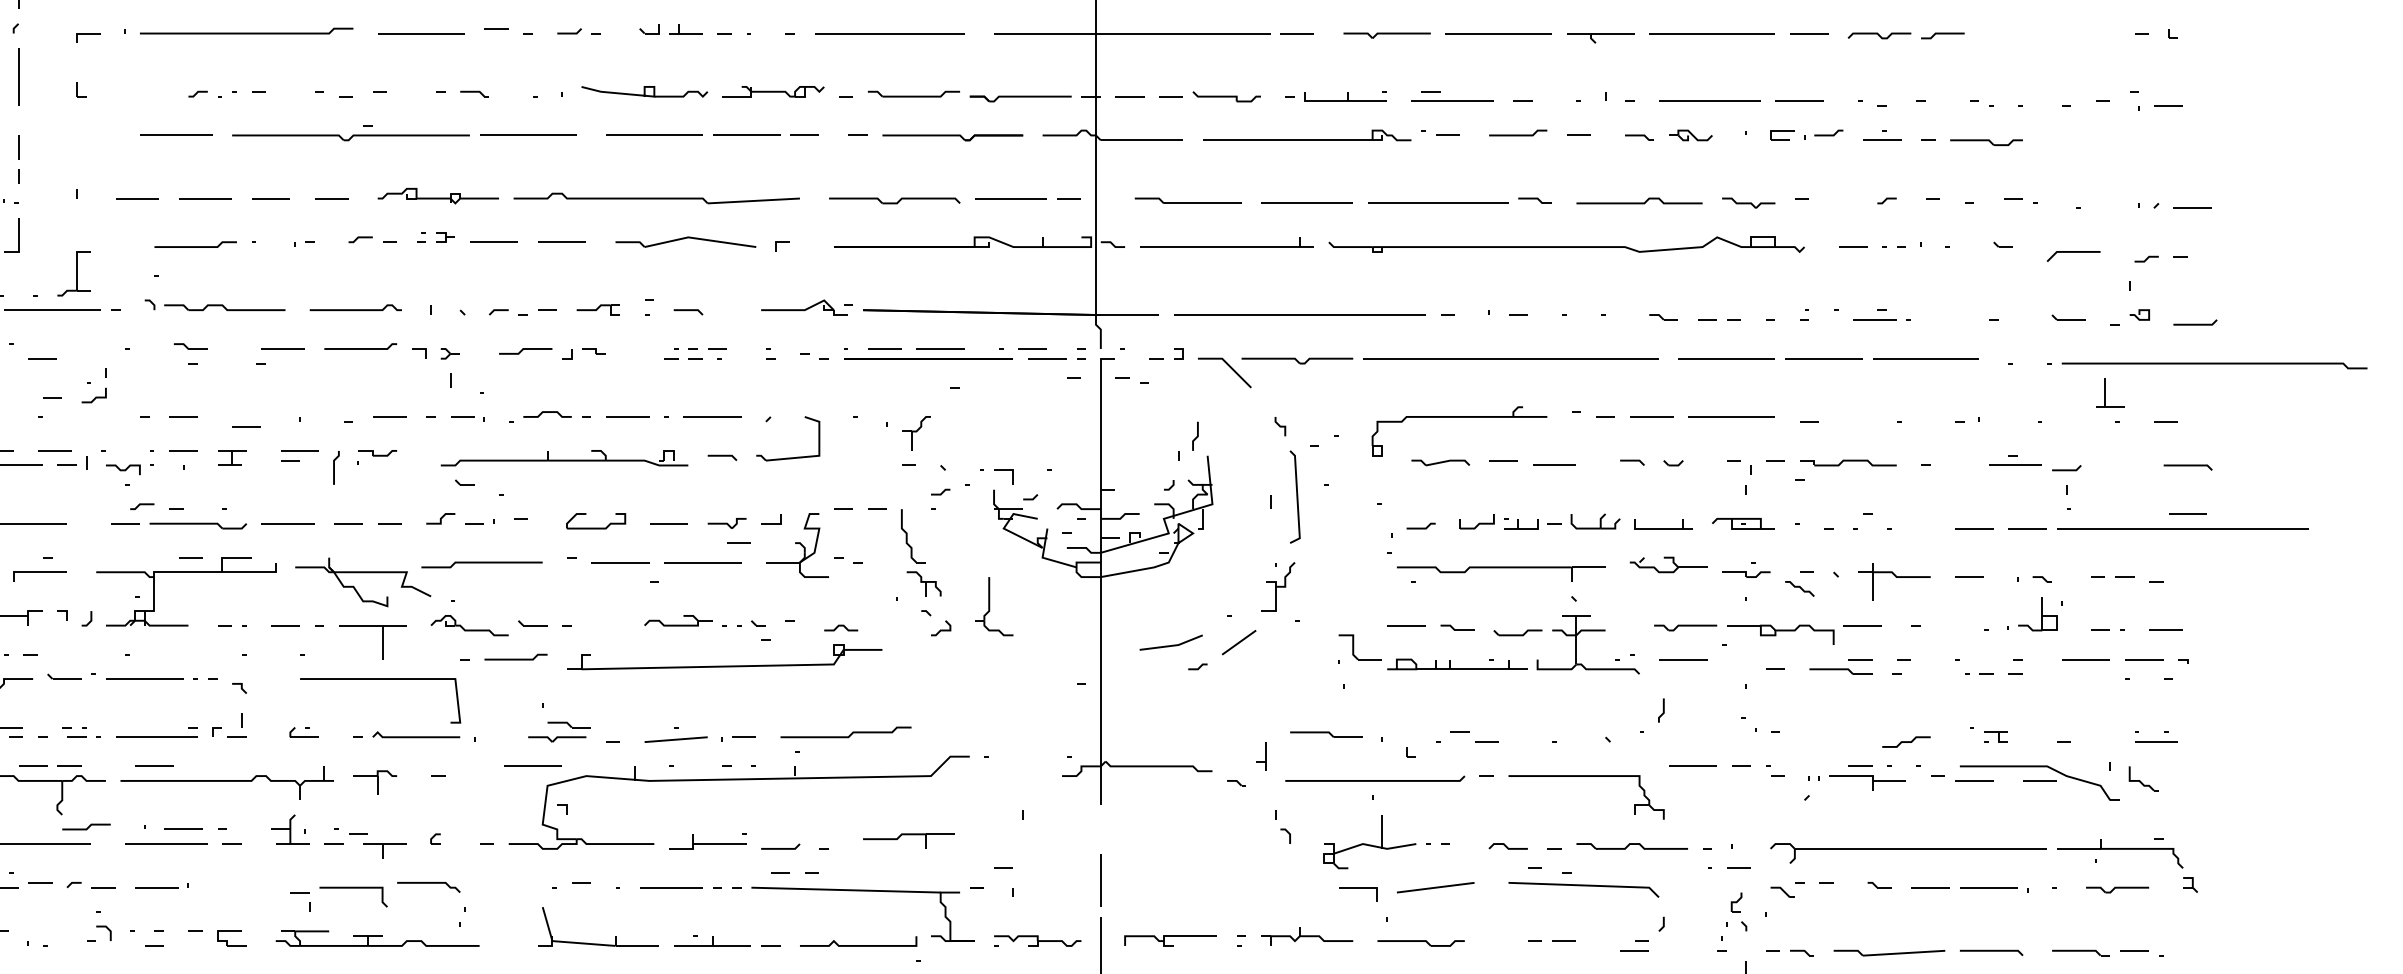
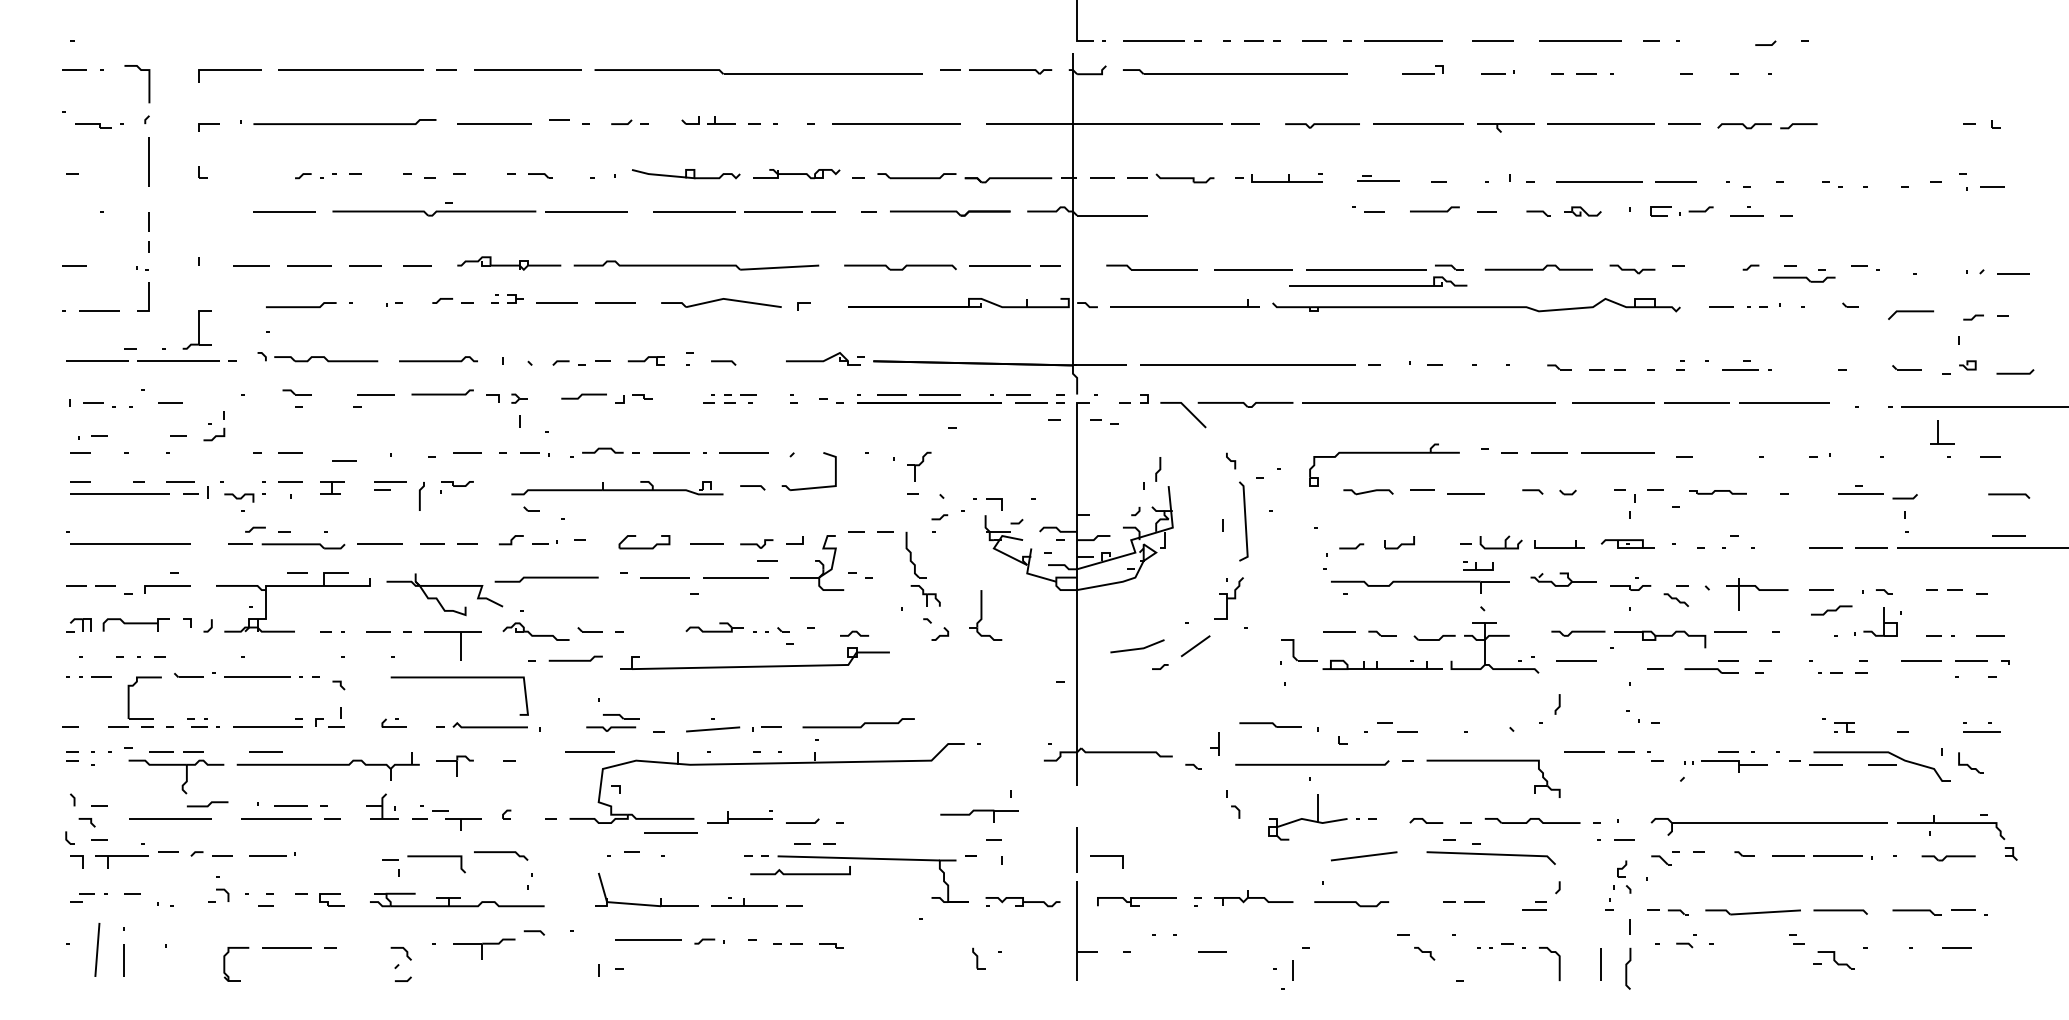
part: (1452, 95) -> (1378, 177), size x0.6
part: (1307, 135) -> (1378, 281), moved
part: (1986, 142) -> (1804, 279), moved
part: (1847, 463) -> (1717, 492), size x0.7
part: (1521, 522) -> (1478, 565), moved
curve: (1906, 742) -> (1831, 610), moved
part: (908, 840) -> (979, 815), moved
line: (670, 886) -> (670, 832), moved
line: (1357, 887) -> (1106, 856), moved
curve: (858, 945) -> (800, 873), moved

